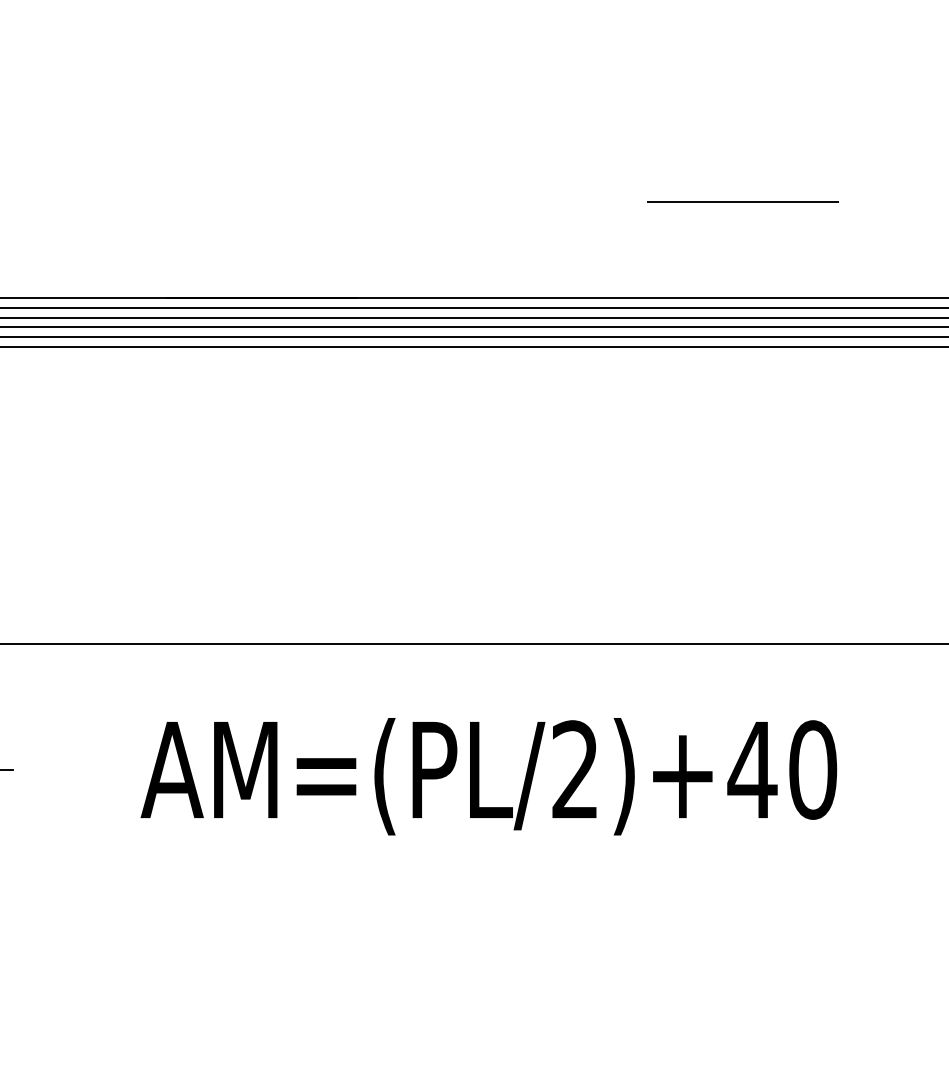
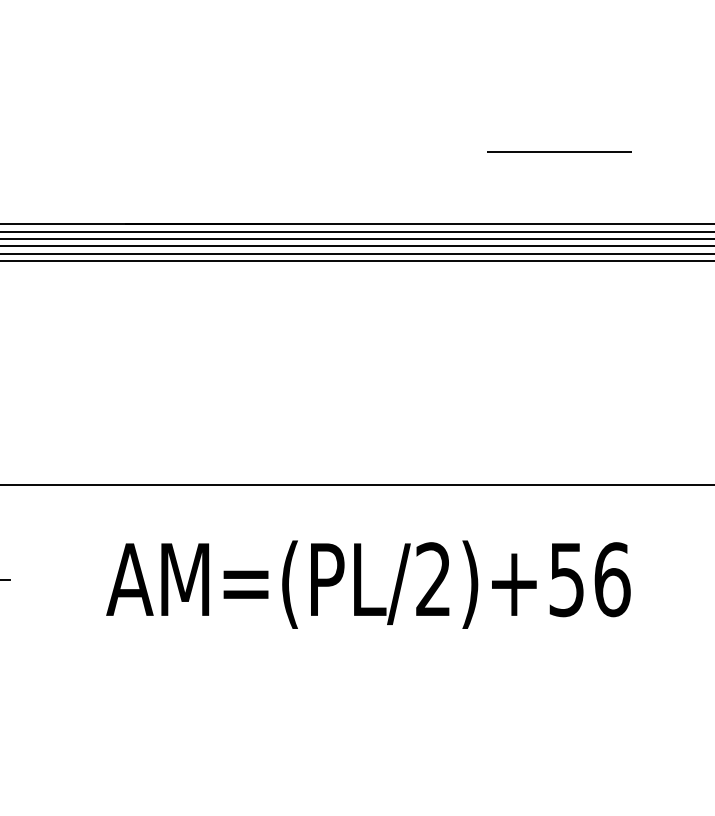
text: (782, 769) -> (589, 579), AM=(PL/2)+40 -> AM=(PL/2)+56

